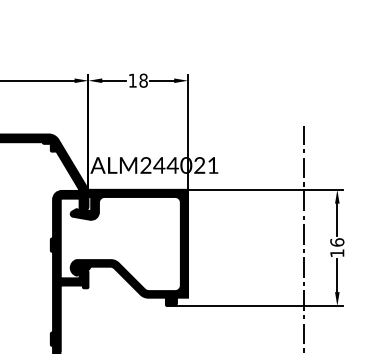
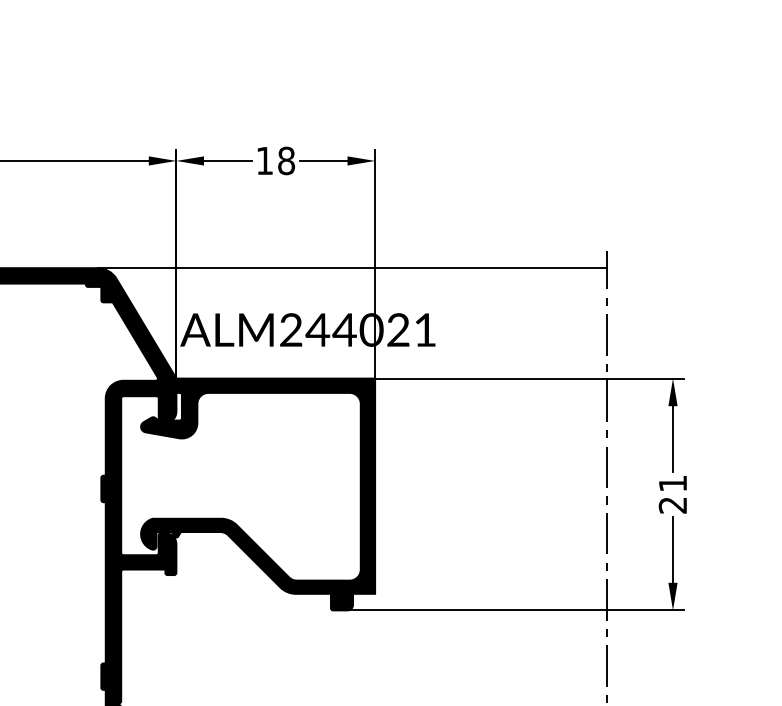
line: (176, 134) -> (352, 268), added
text: (337, 247) -> (673, 493), 16 -> 21

